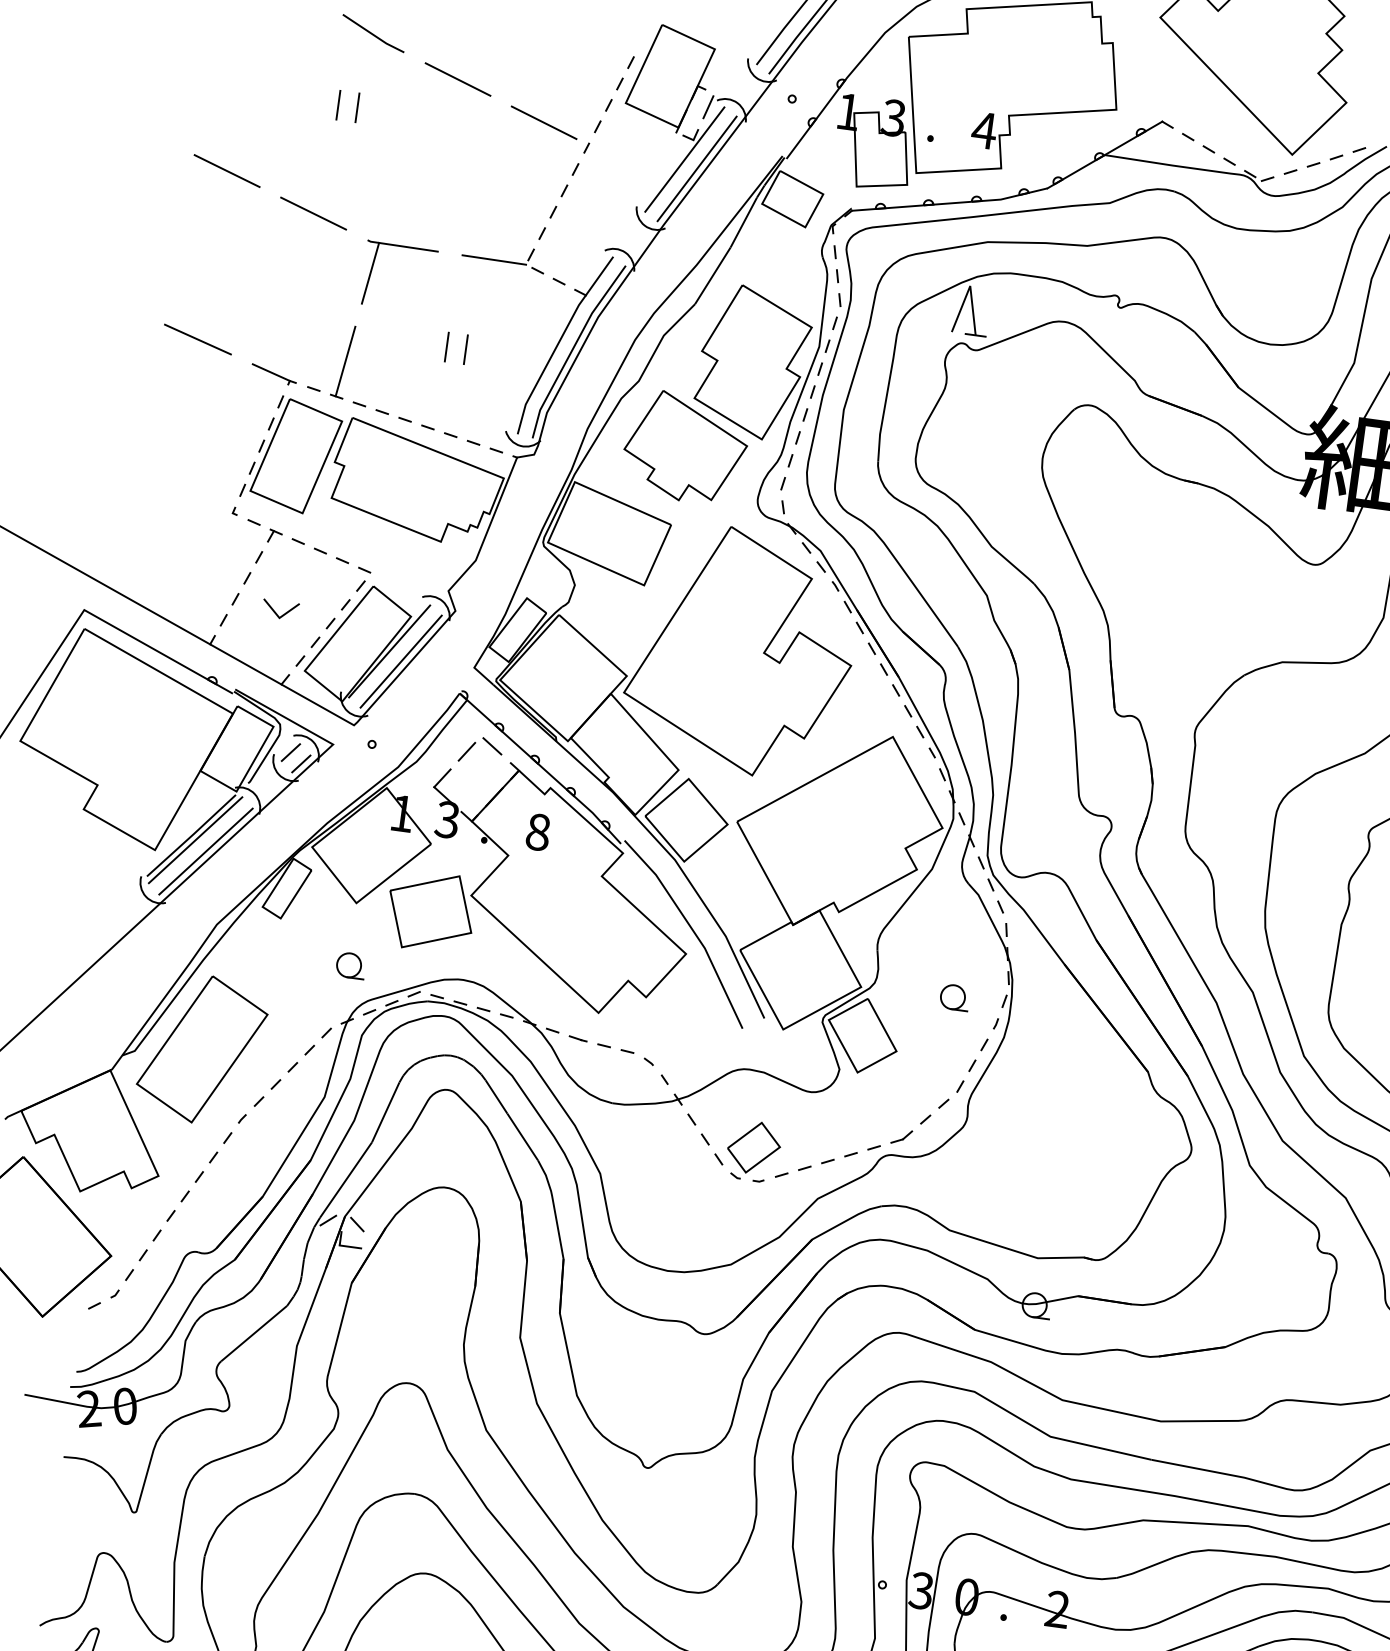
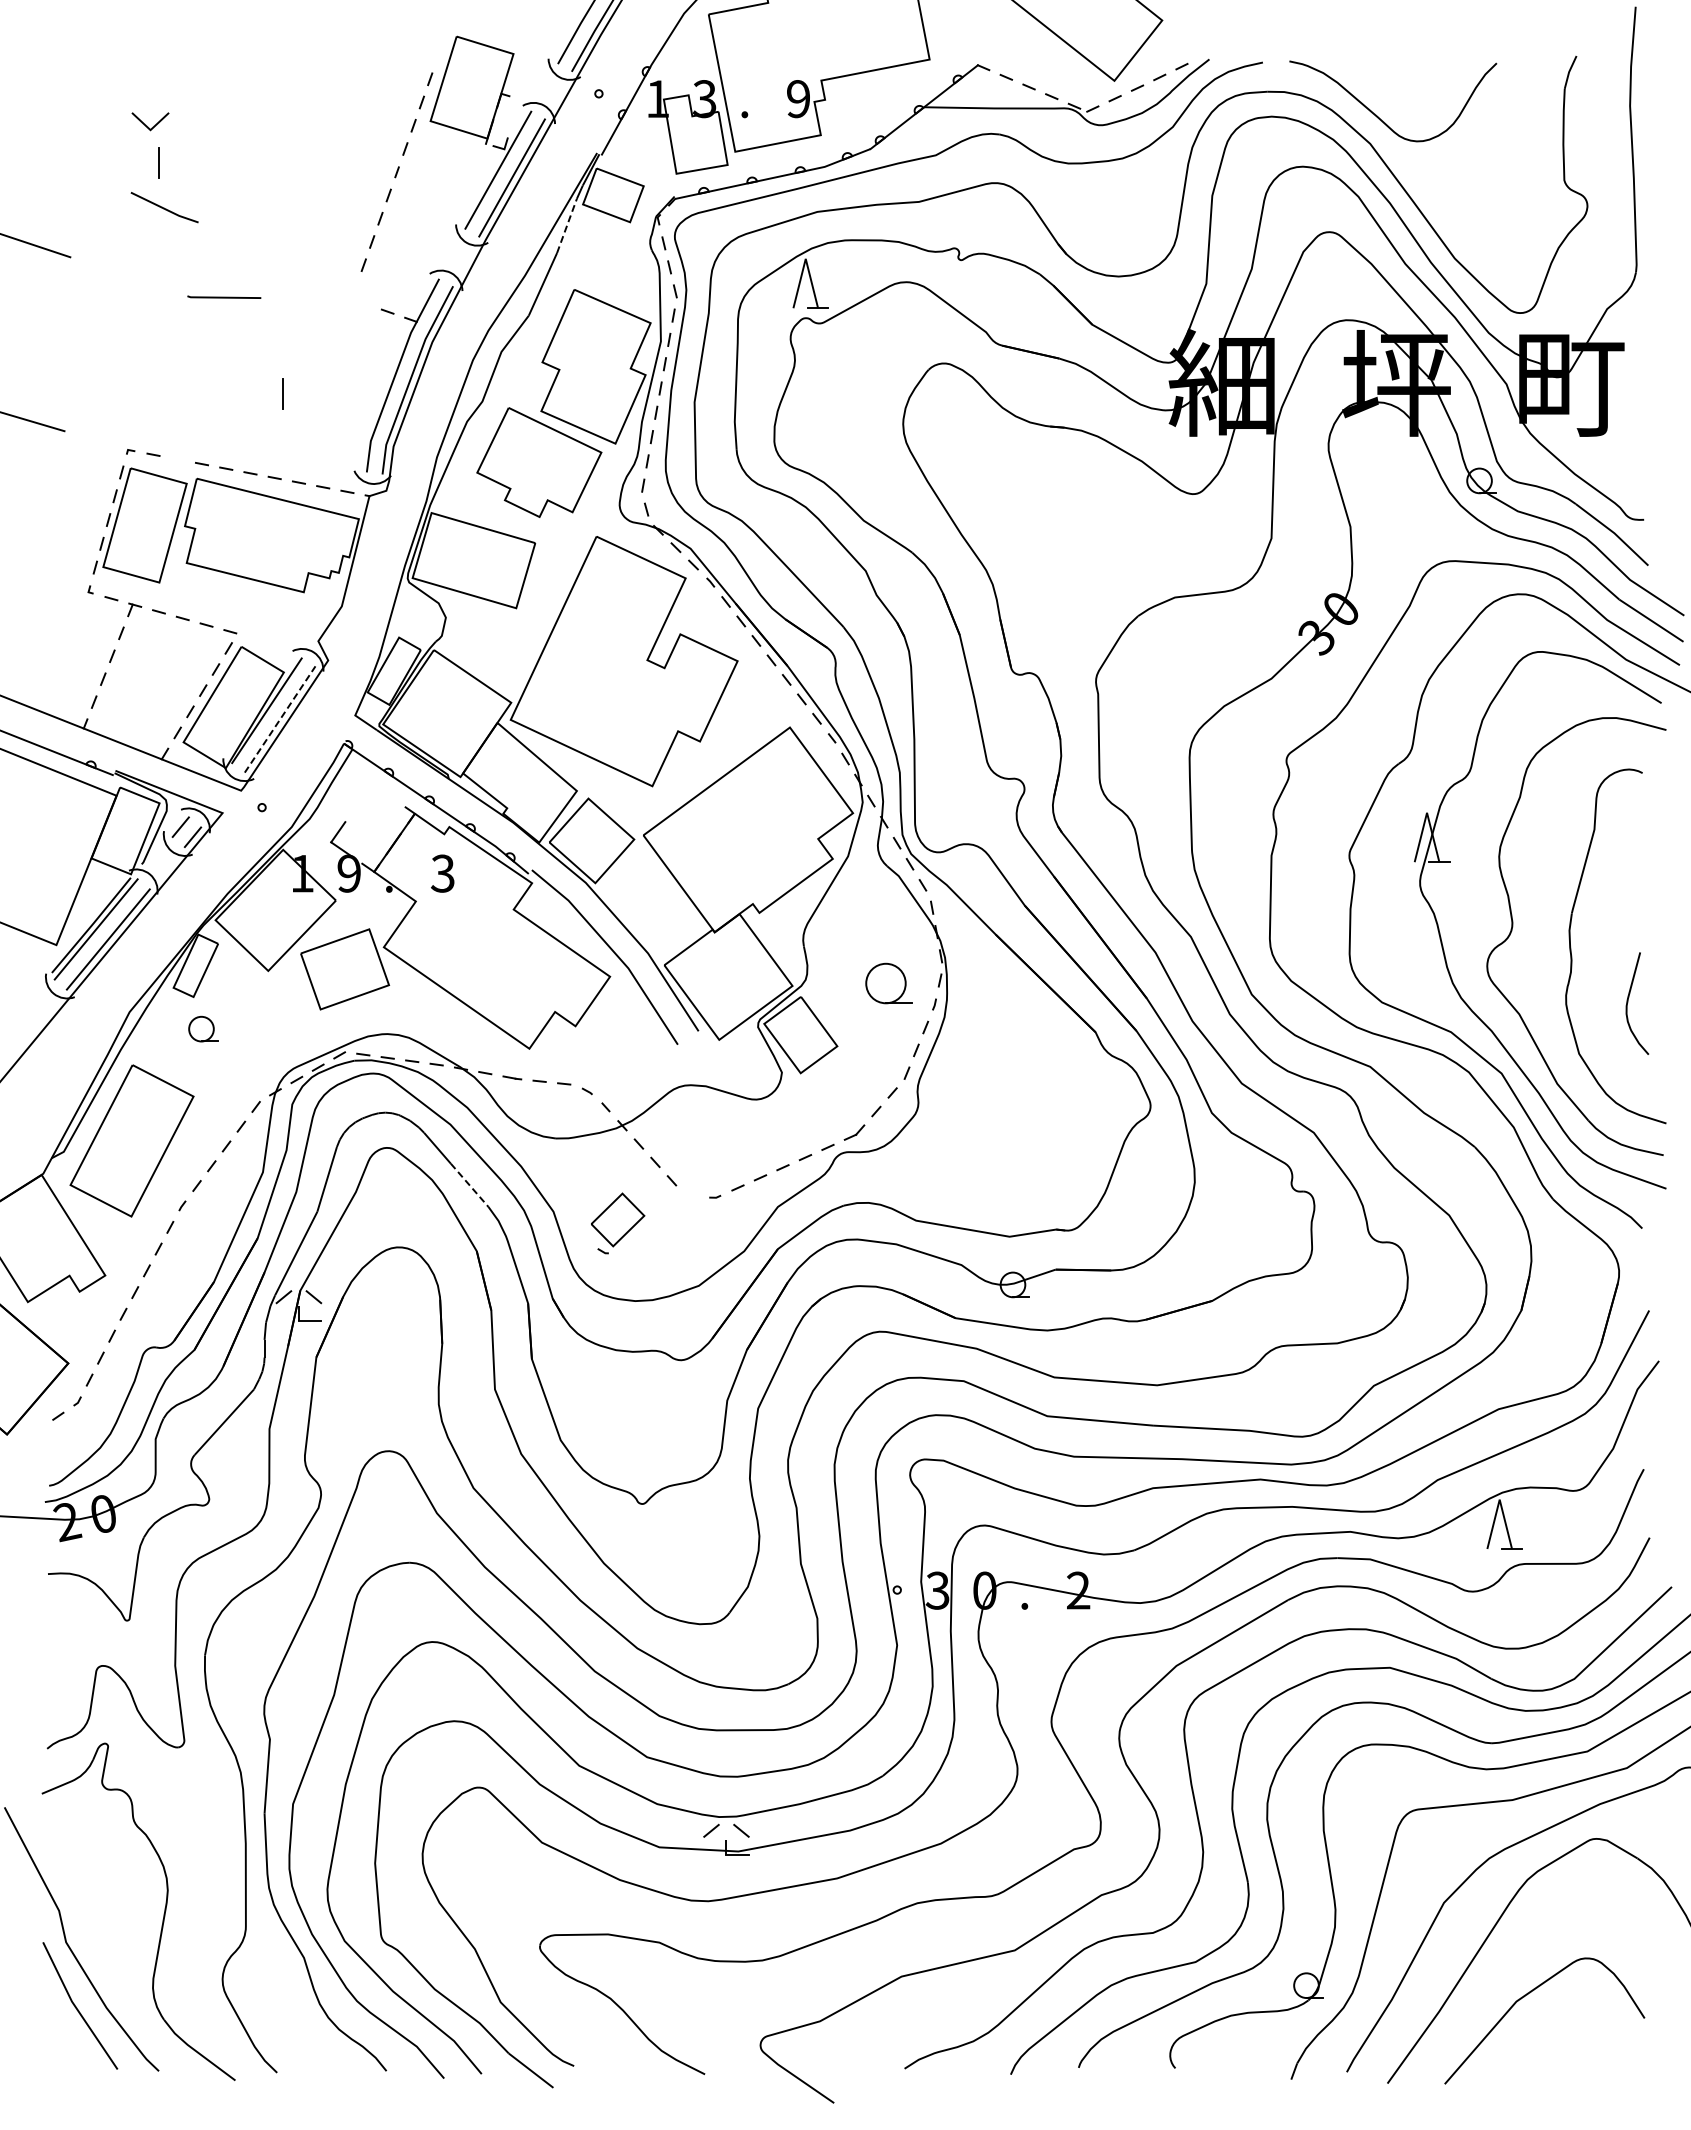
line: (373, 33) -> (164, 207), moved
line: (457, 79) -> (256, 120), removed
line: (337, 105) -> (138, 163), removed
line: (707, 106) -> (514, 113), removed
line: (544, 122) -> (350, 152), removed
text: (984, 130) -> (798, 99), 4 -> 9
line: (313, 213) -> (128, 276), removed
line: (744, 222) -> (567, 225), solid -> dashed
part: (504, 256) -> (328, 293), removed
line: (370, 273) -> (194, 329), removed
line: (465, 349) -> (302, 393), removed
part: (342, 362) -> (178, 423), removed
line: (271, 372) -> (108, 443), removed
line: (277, 613) -> (147, 125), moved
line: (401, 661) -> (280, 719), solid -> dashed
line: (492, 746) -> (384, 792), removed
line: (467, 751) -> (359, 801), removed
text: (446, 819) -> (348, 873), 3 -> 9
text: (537, 832) -> (442, 873), 8 -> 3
part: (351, 965) -> (203, 1028), moved
part: (954, 997) -> (888, 983), size x1.6
line: (522, 1137) -> (469, 1185), solid -> dashed
part: (754, 1151) -> (618, 1223), moved

